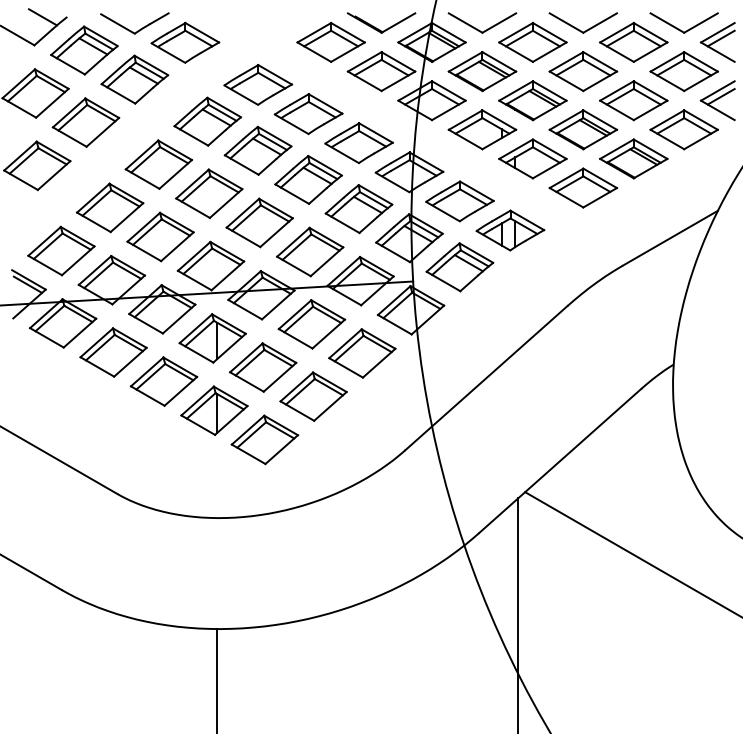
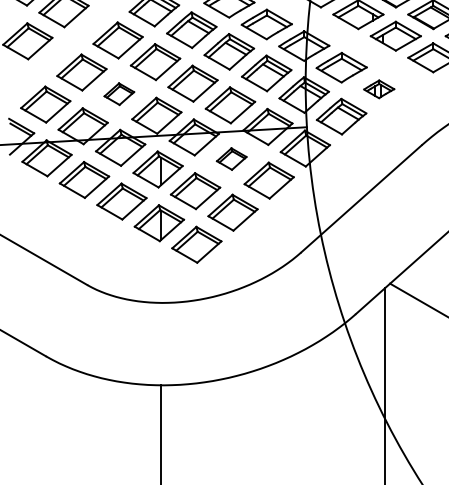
part: (510, 230) -> (379, 89), size x0.6
part: (160, 236) -> (119, 93), size x0.6
part: (311, 324) -> (231, 159), size x0.6

